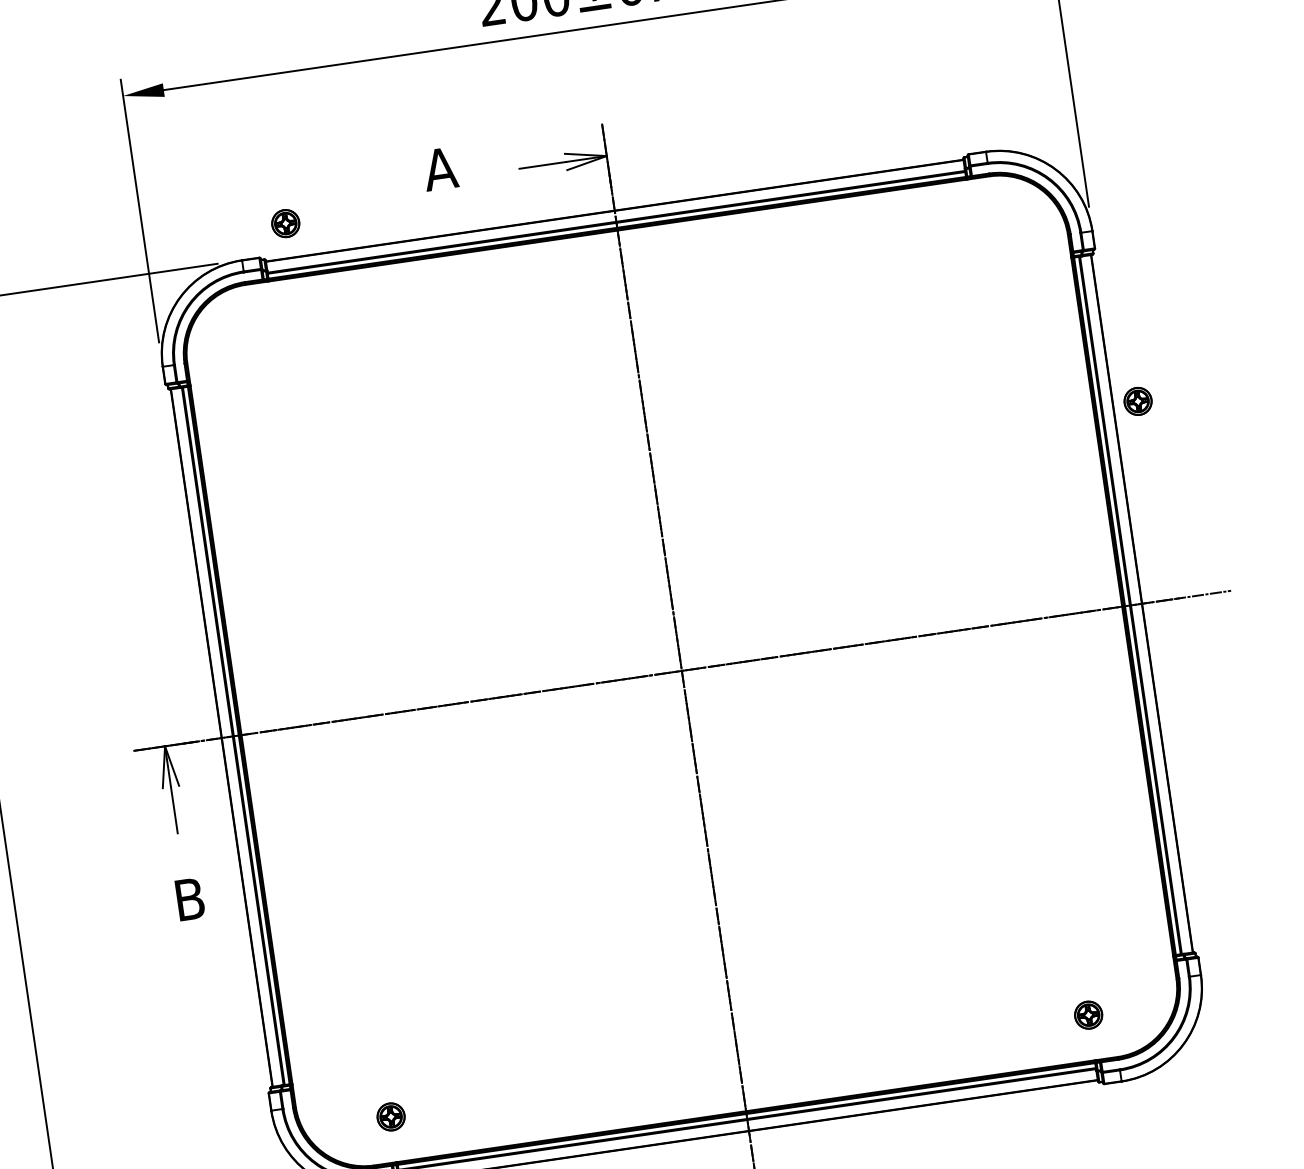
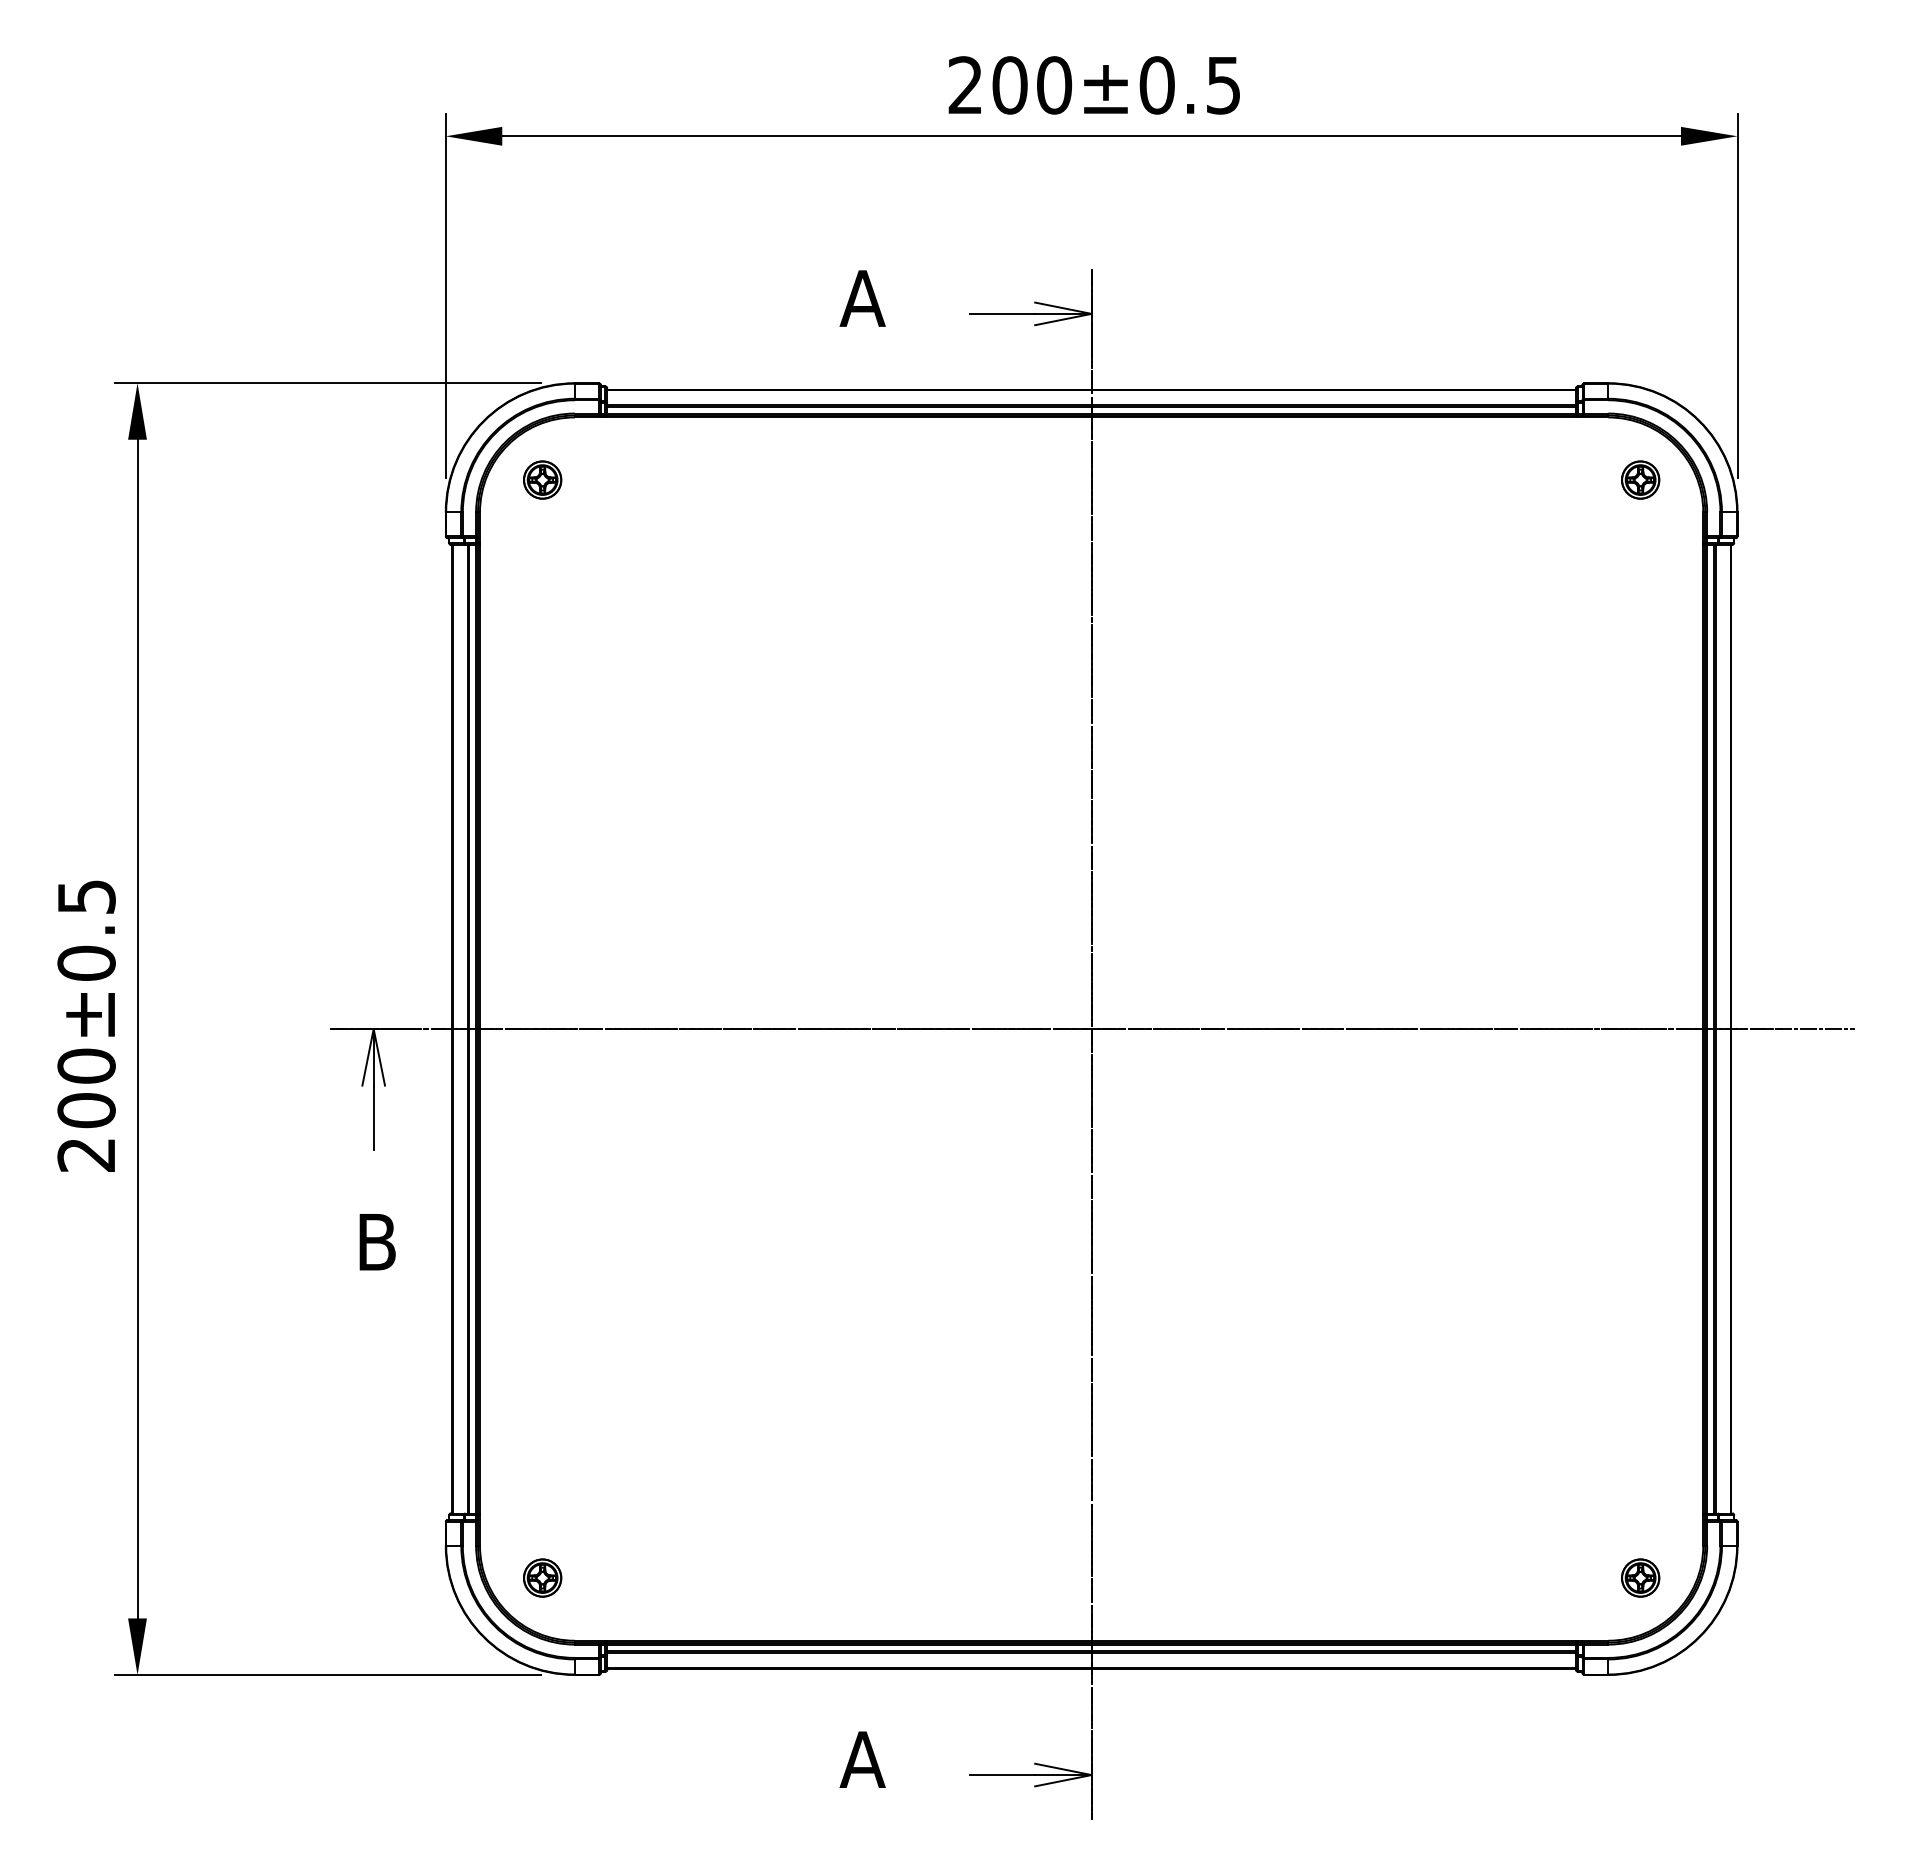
part: (285, 223) -> (542, 479), moved
part: (1137, 401) -> (1640, 479), moved
part: (1088, 1014) -> (1640, 1577), moved
part: (390, 1116) -> (542, 1577), moved

